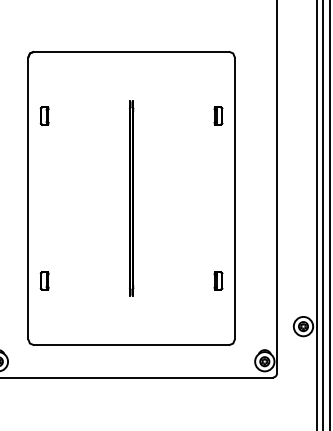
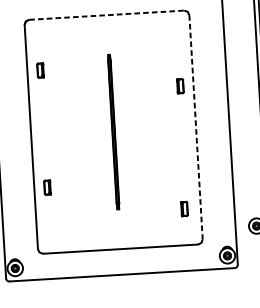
line: (132, 51) -> (107, 15), solid -> dashed
part: (218, 115) -> (180, 85), moved
line: (234, 198) -> (195, 127), solid -> dashed
part: (44, 280) -> (47, 187), moved
part: (218, 280) -> (184, 208), moved

